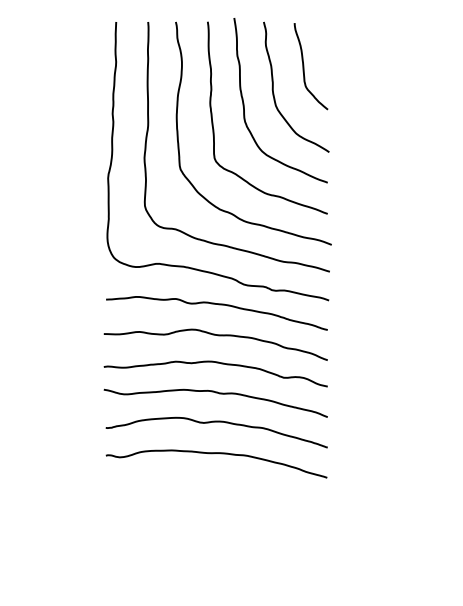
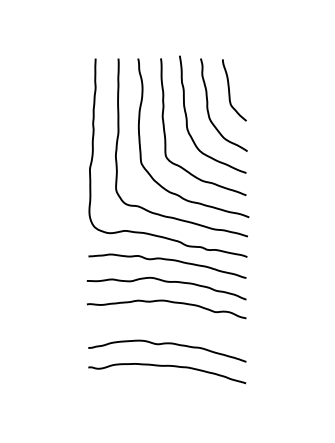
curve: (219, 395) -> (169, 324), removed

